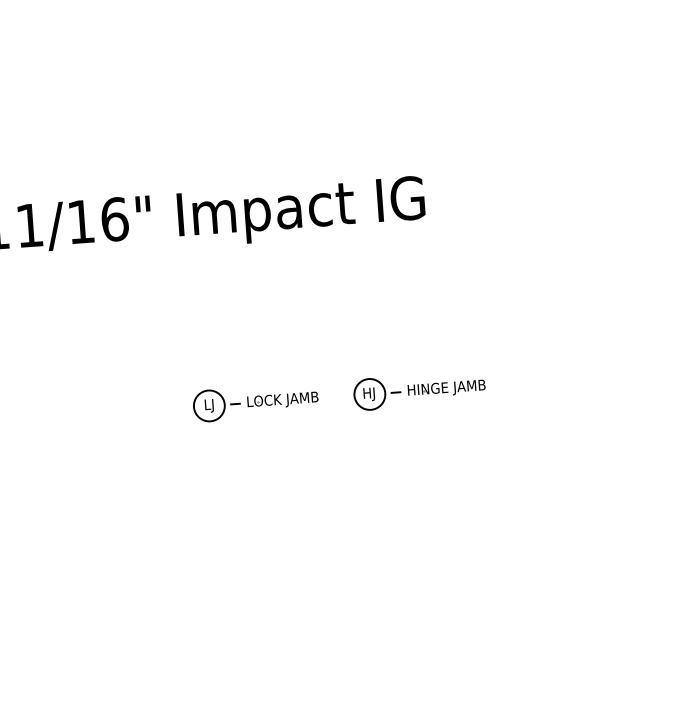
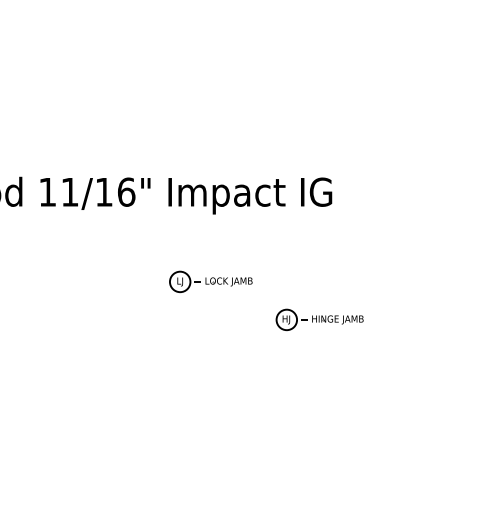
part: (254, 402) -> (210, 281), moved

